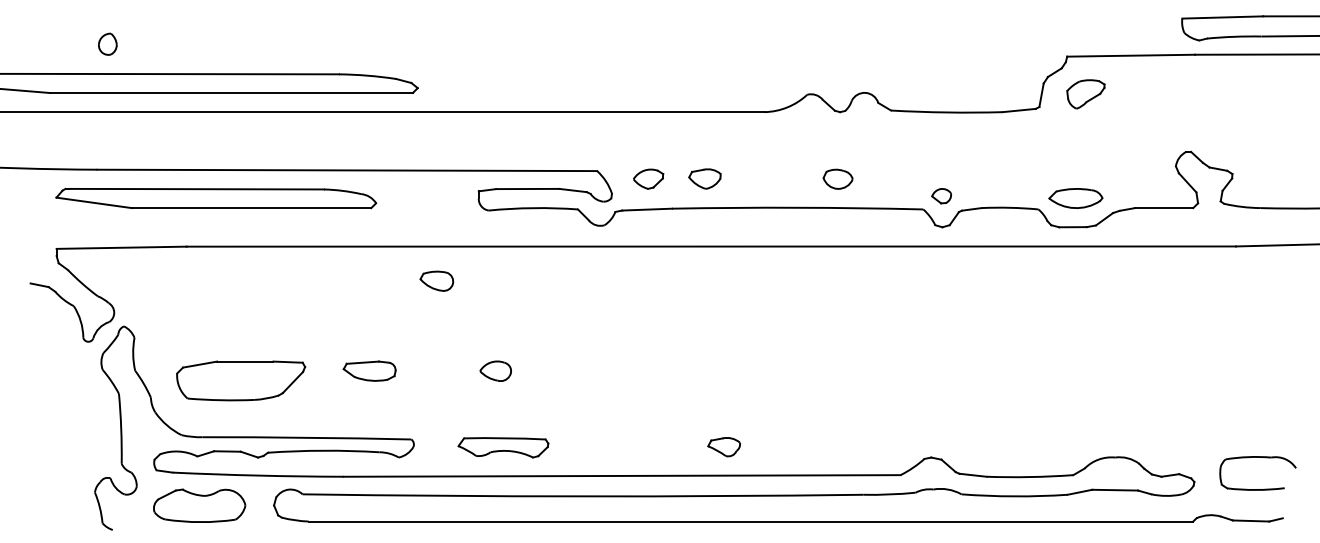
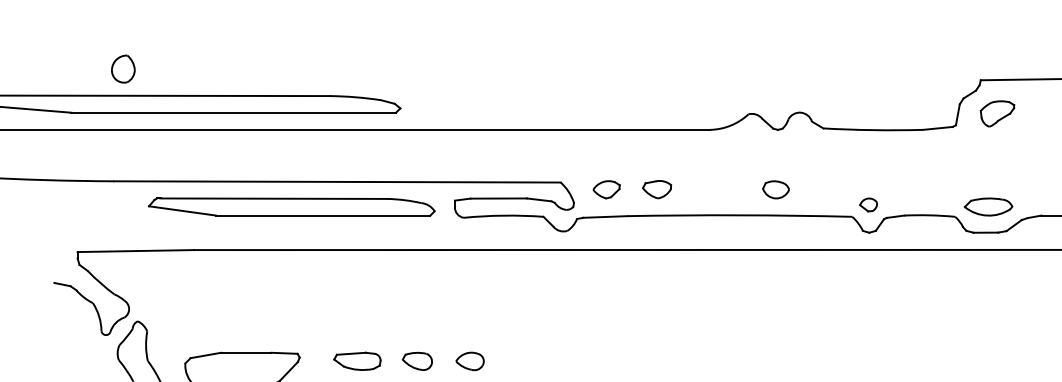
part: (107, 44) -> (123, 69), size x1.43
part: (216, 198) -> (292, 207), moved
part: (436, 280) -> (417, 360), moved

